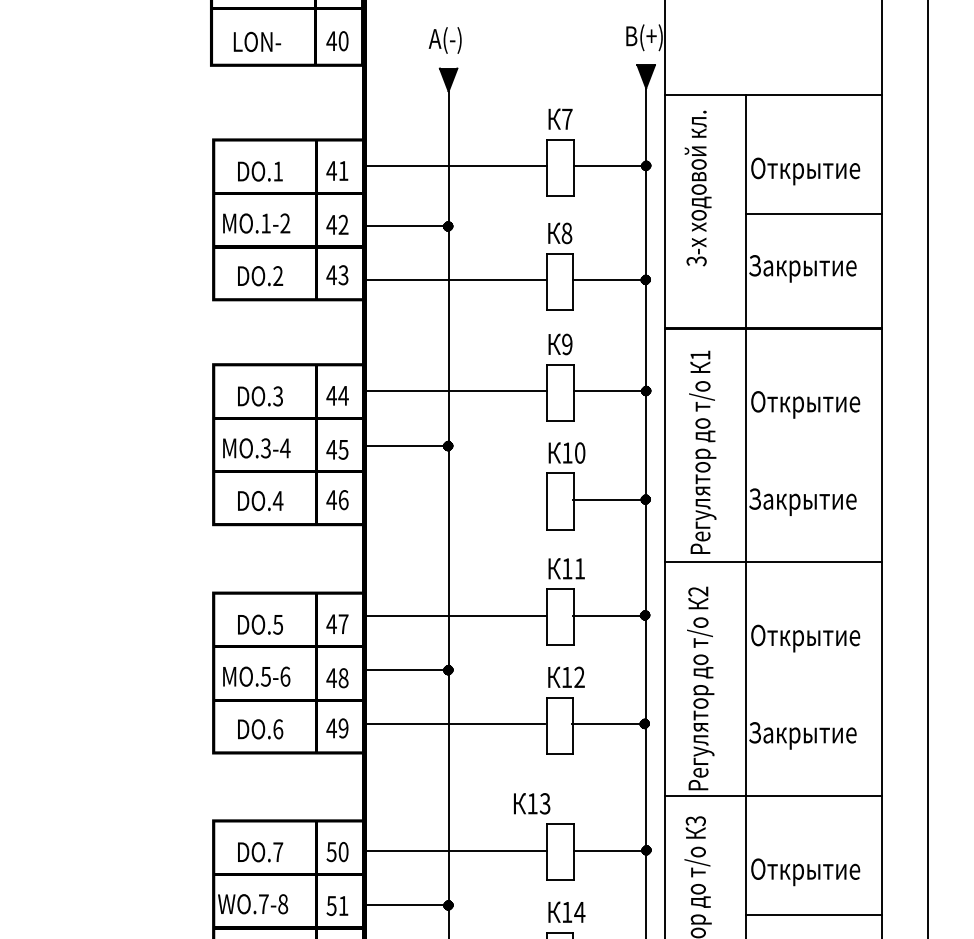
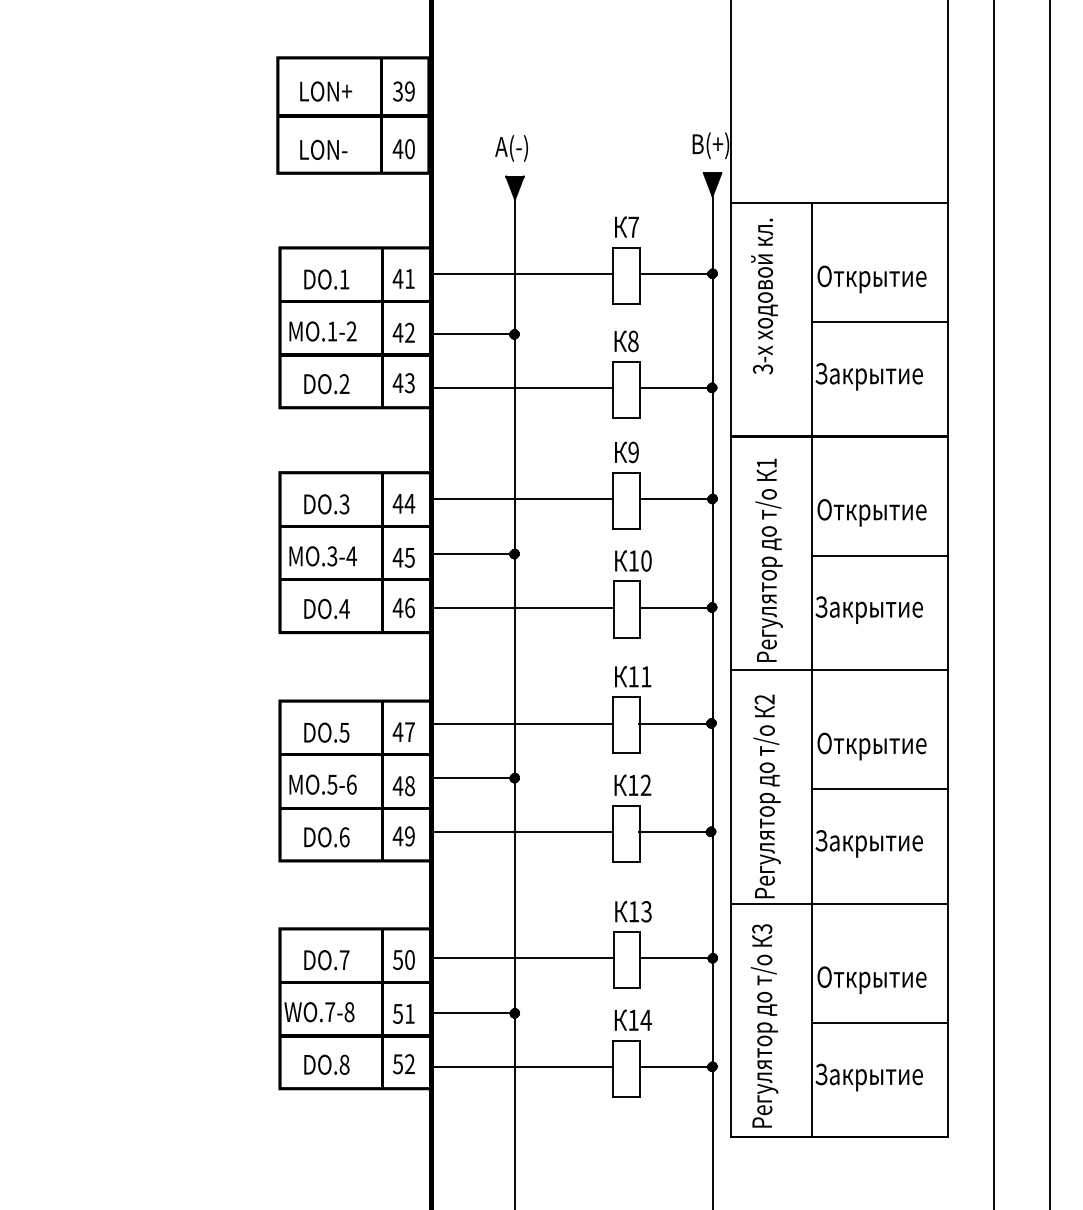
line: (813, 447) -> (879, 555), added
line: (456, 499) -> (522, 607), added
line: (813, 681) -> (879, 789), added
text: (532, 803) -> (633, 911), moved

